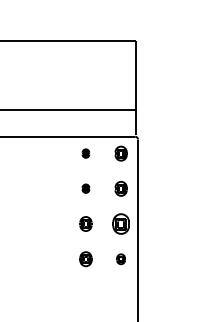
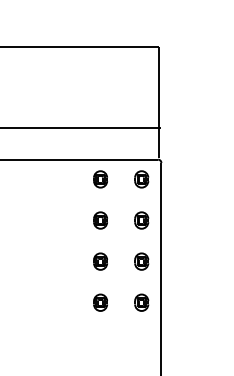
part: (85, 153) -> (100, 179), size x1.67
part: (85, 188) -> (100, 220), size x1.67
part: (120, 223) -> (140, 261), size x0.71
part: (120, 259) -> (140, 303), size x1.43

